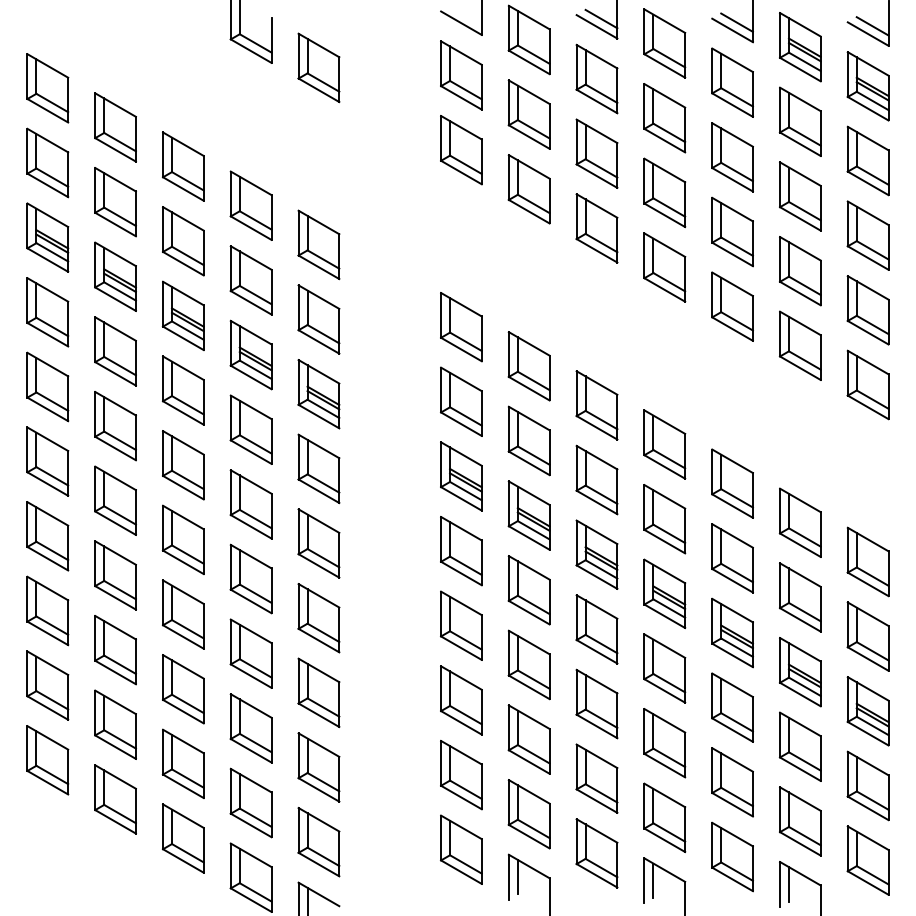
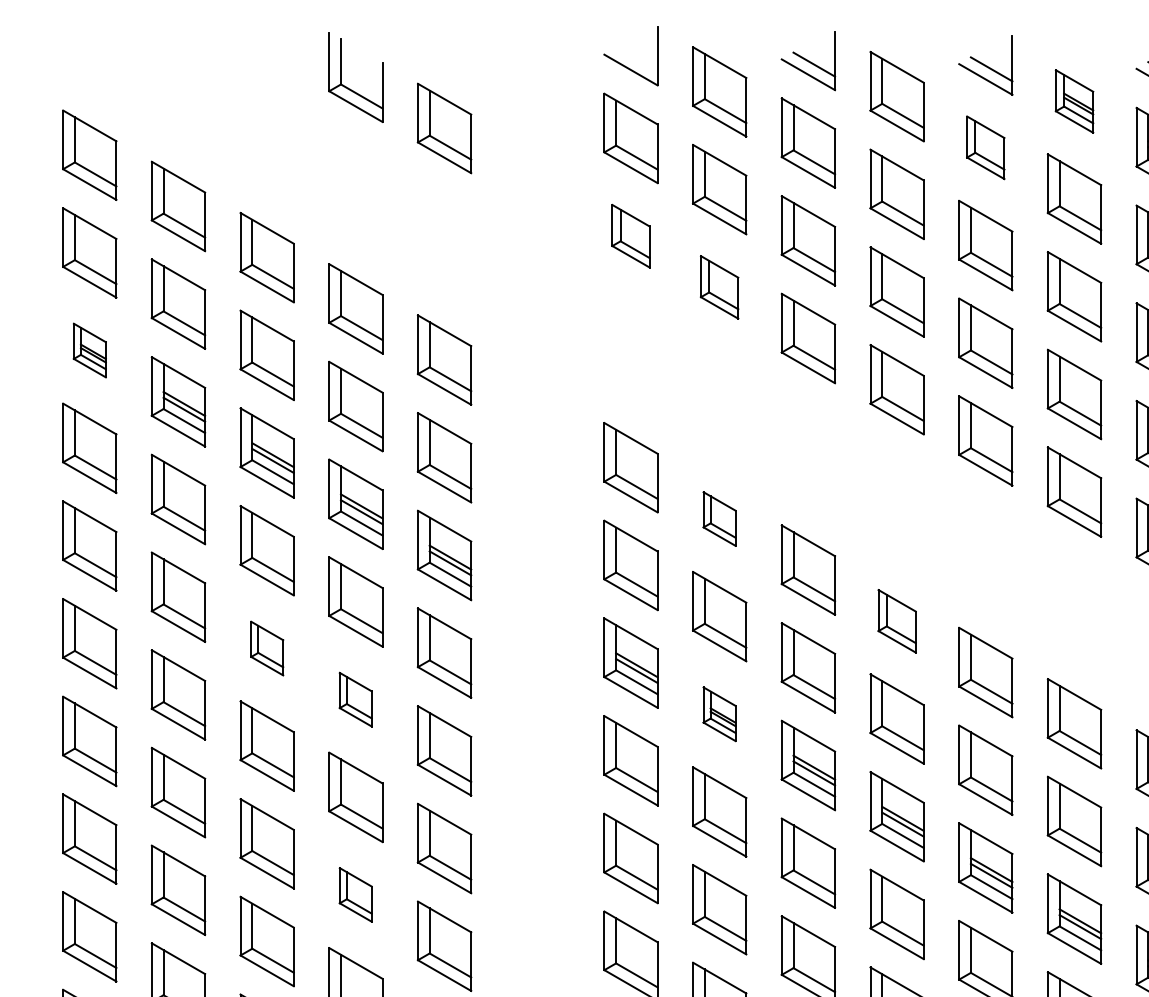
part: (800, 47) -> (1074, 101), size x0.7
part: (732, 82) -> (985, 147), size x0.7
part: (461, 150) -> (631, 236), size x0.7
part: (528, 189) -> (718, 287), size x0.7
part: (47, 237) -> (89, 350), size x0.6
part: (528, 366) -> (718, 519), size x0.6
part: (664, 444) -> (896, 621), size x0.7
part: (183, 465) -> (267, 648), size x0.6
part: (250, 504) -> (355, 699), size x0.6
part: (528, 515) -> (718, 714), size x0.6
part: (250, 653) -> (355, 894), size x0.6

